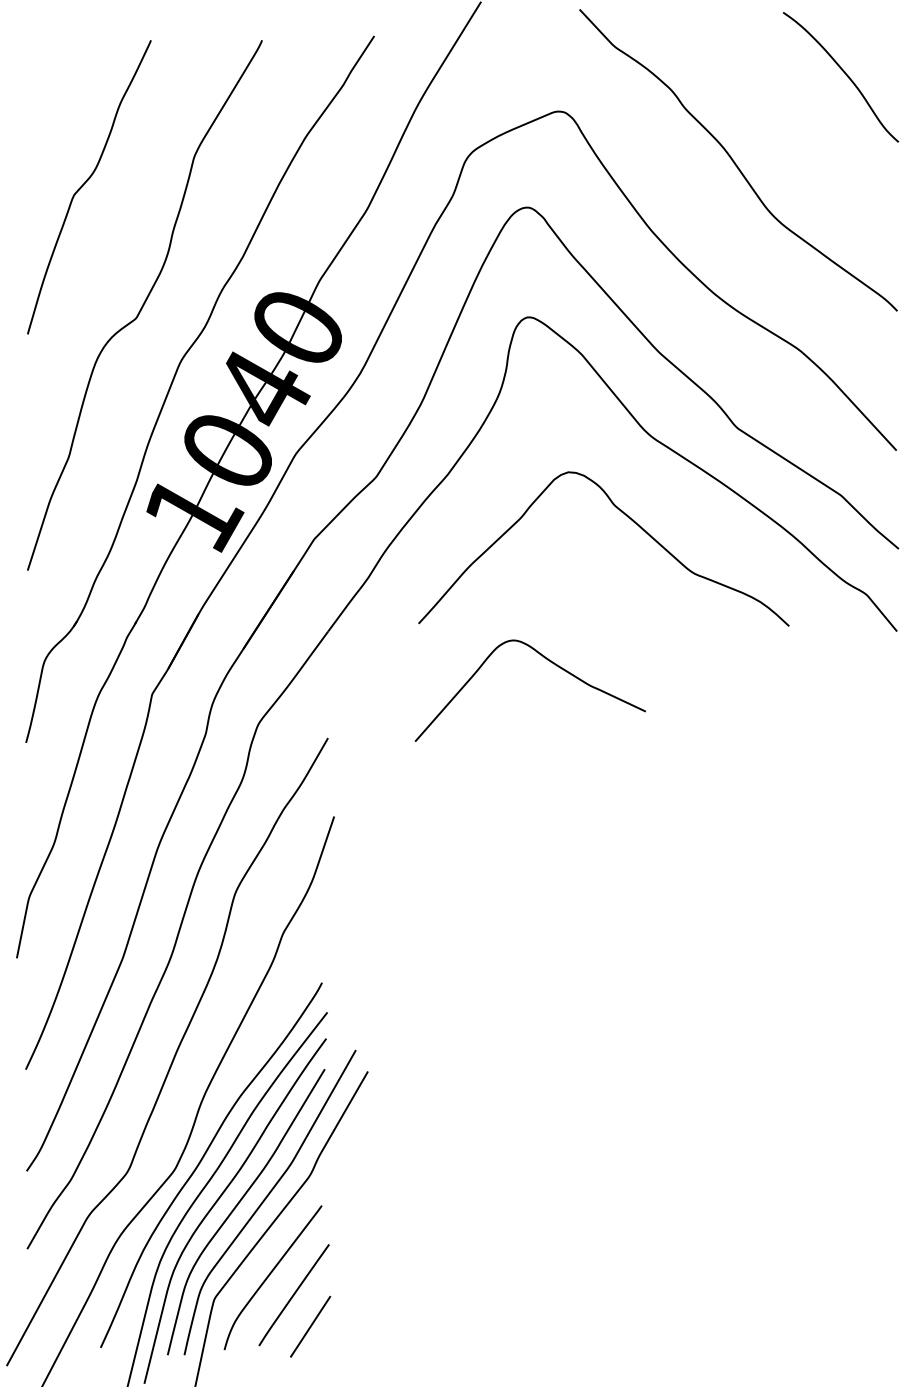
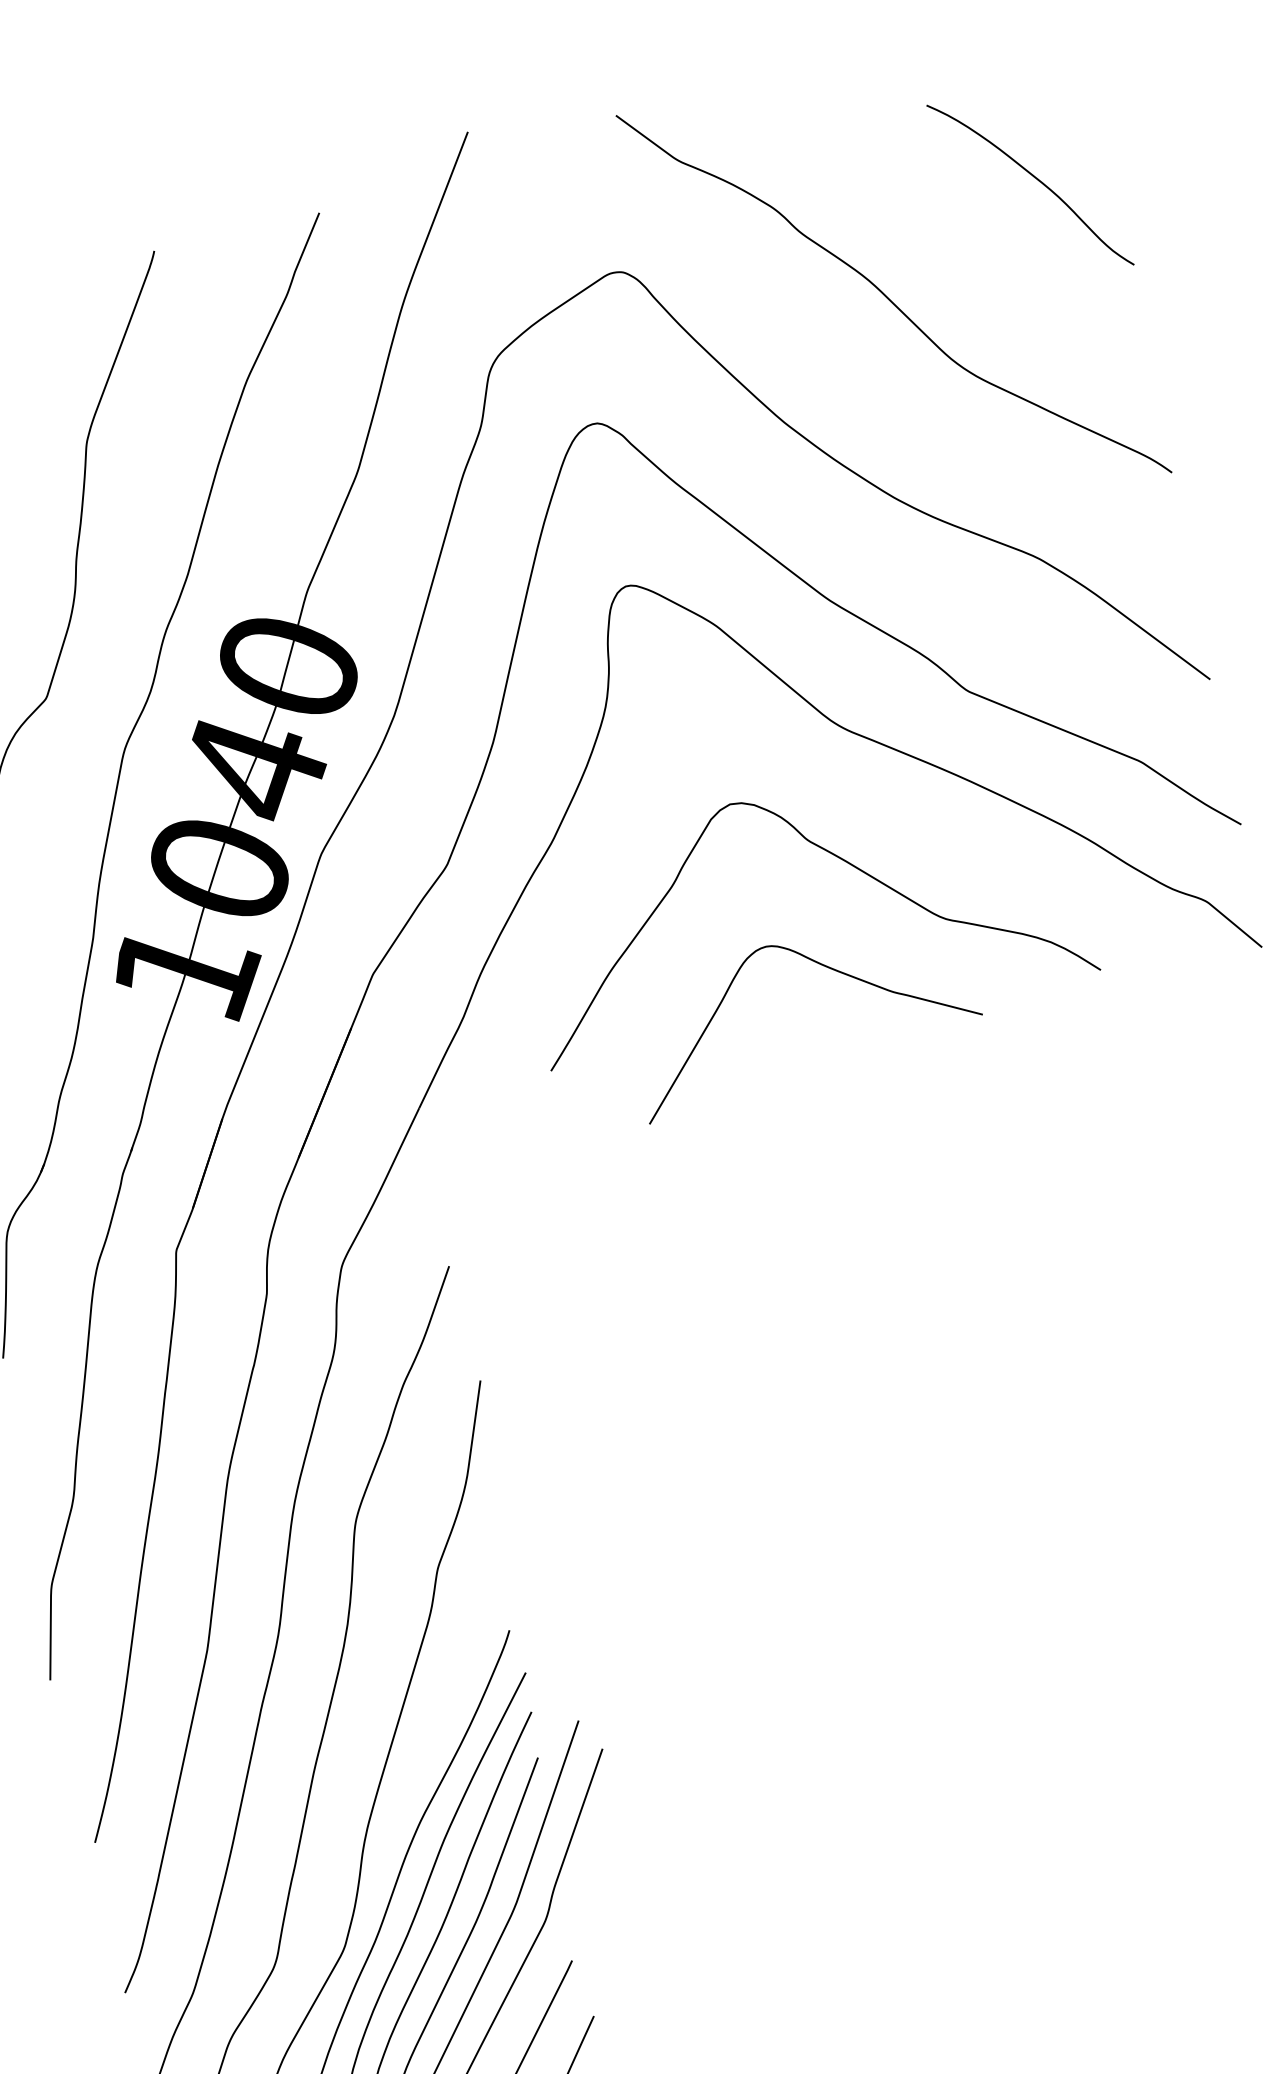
curve: (844, 73) -> (1034, 178), moved
curve: (547, 660) -> (822, 966), moved

